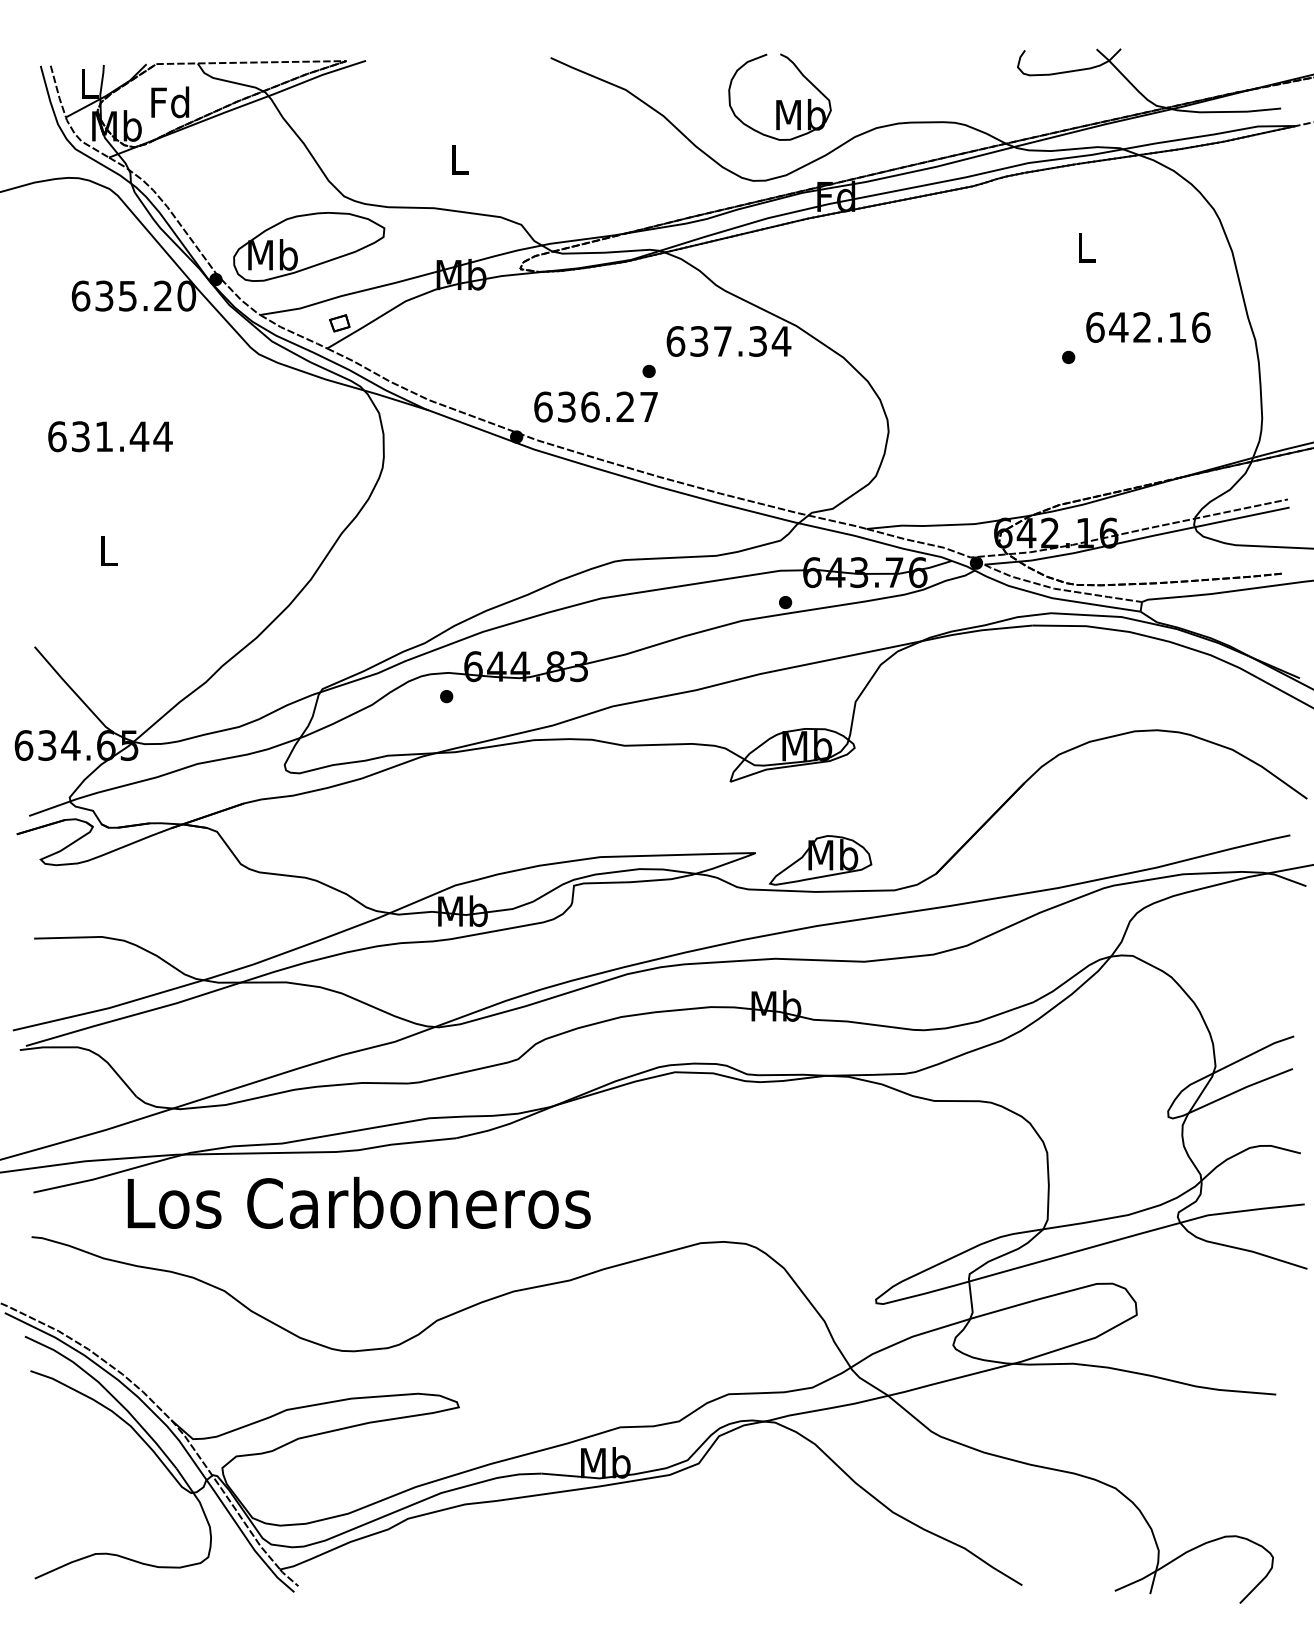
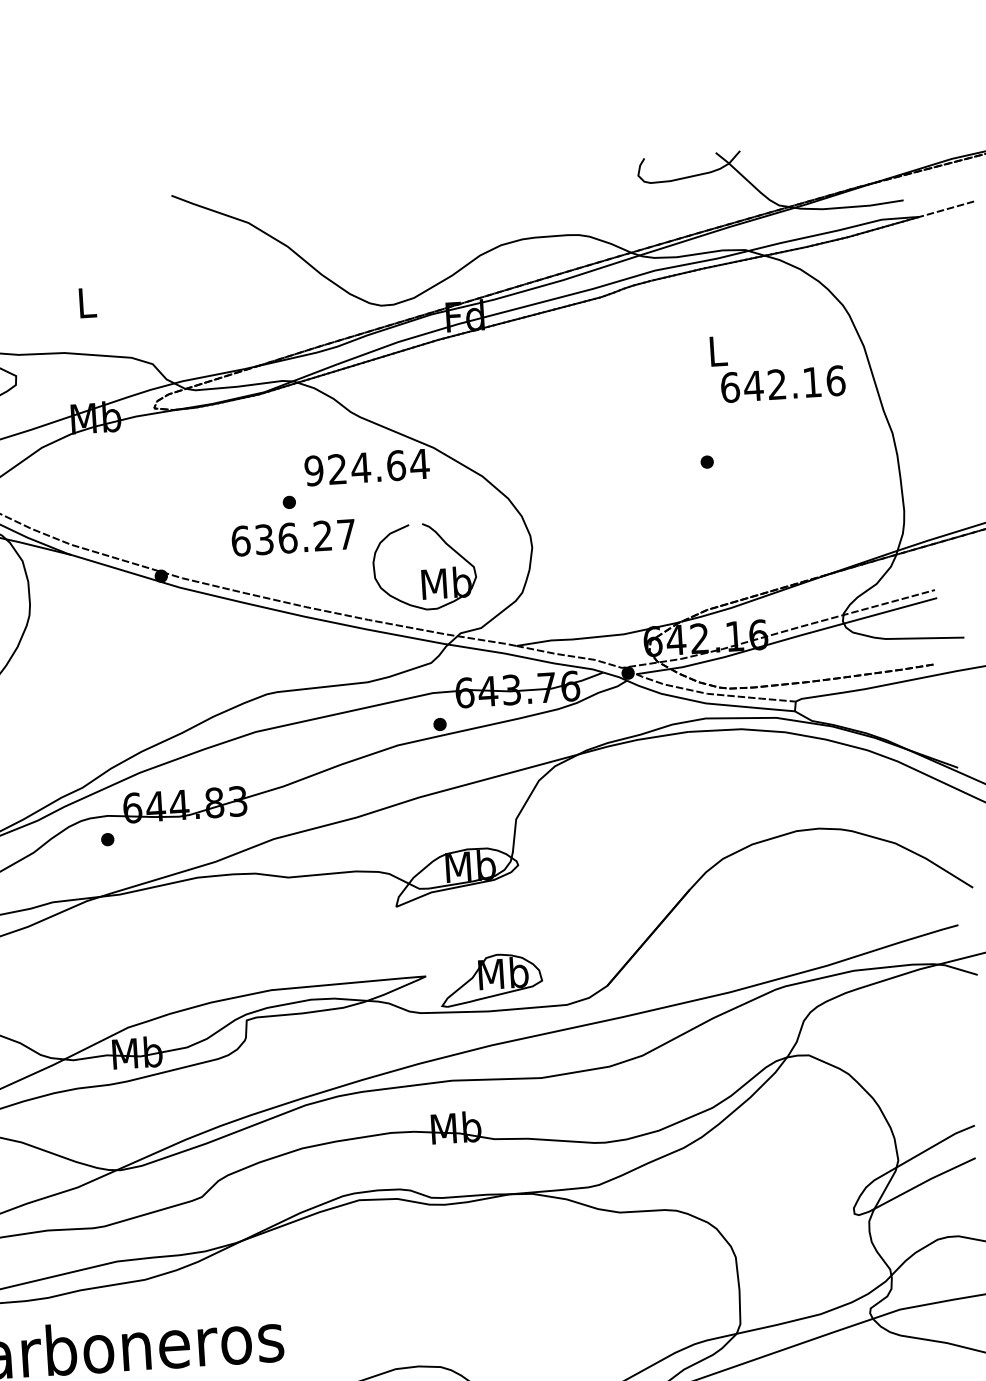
part: (779, 96) -> (424, 566), moved
text: (1148, 327) -> (783, 384), moved
text: (716, 341) -> (354, 468), 637.34 -> 924.64
text: (595, 406) -> (292, 537), moved

